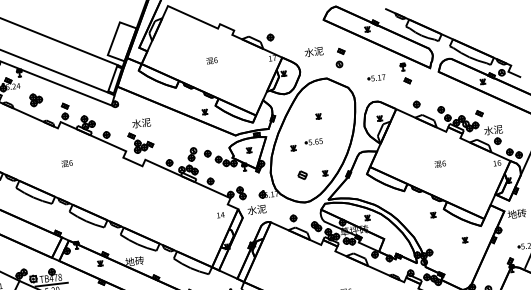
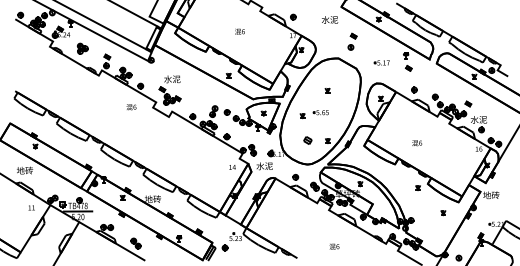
text: (314, 51) -> (330, 19), moved
text: (67, 163) -> (131, 107), moved
text: (440, 164) -> (417, 143), moved

